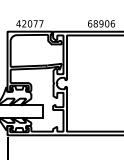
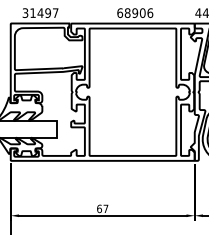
text: (26, 24) -> (36, 13), 42077 -> 31497

